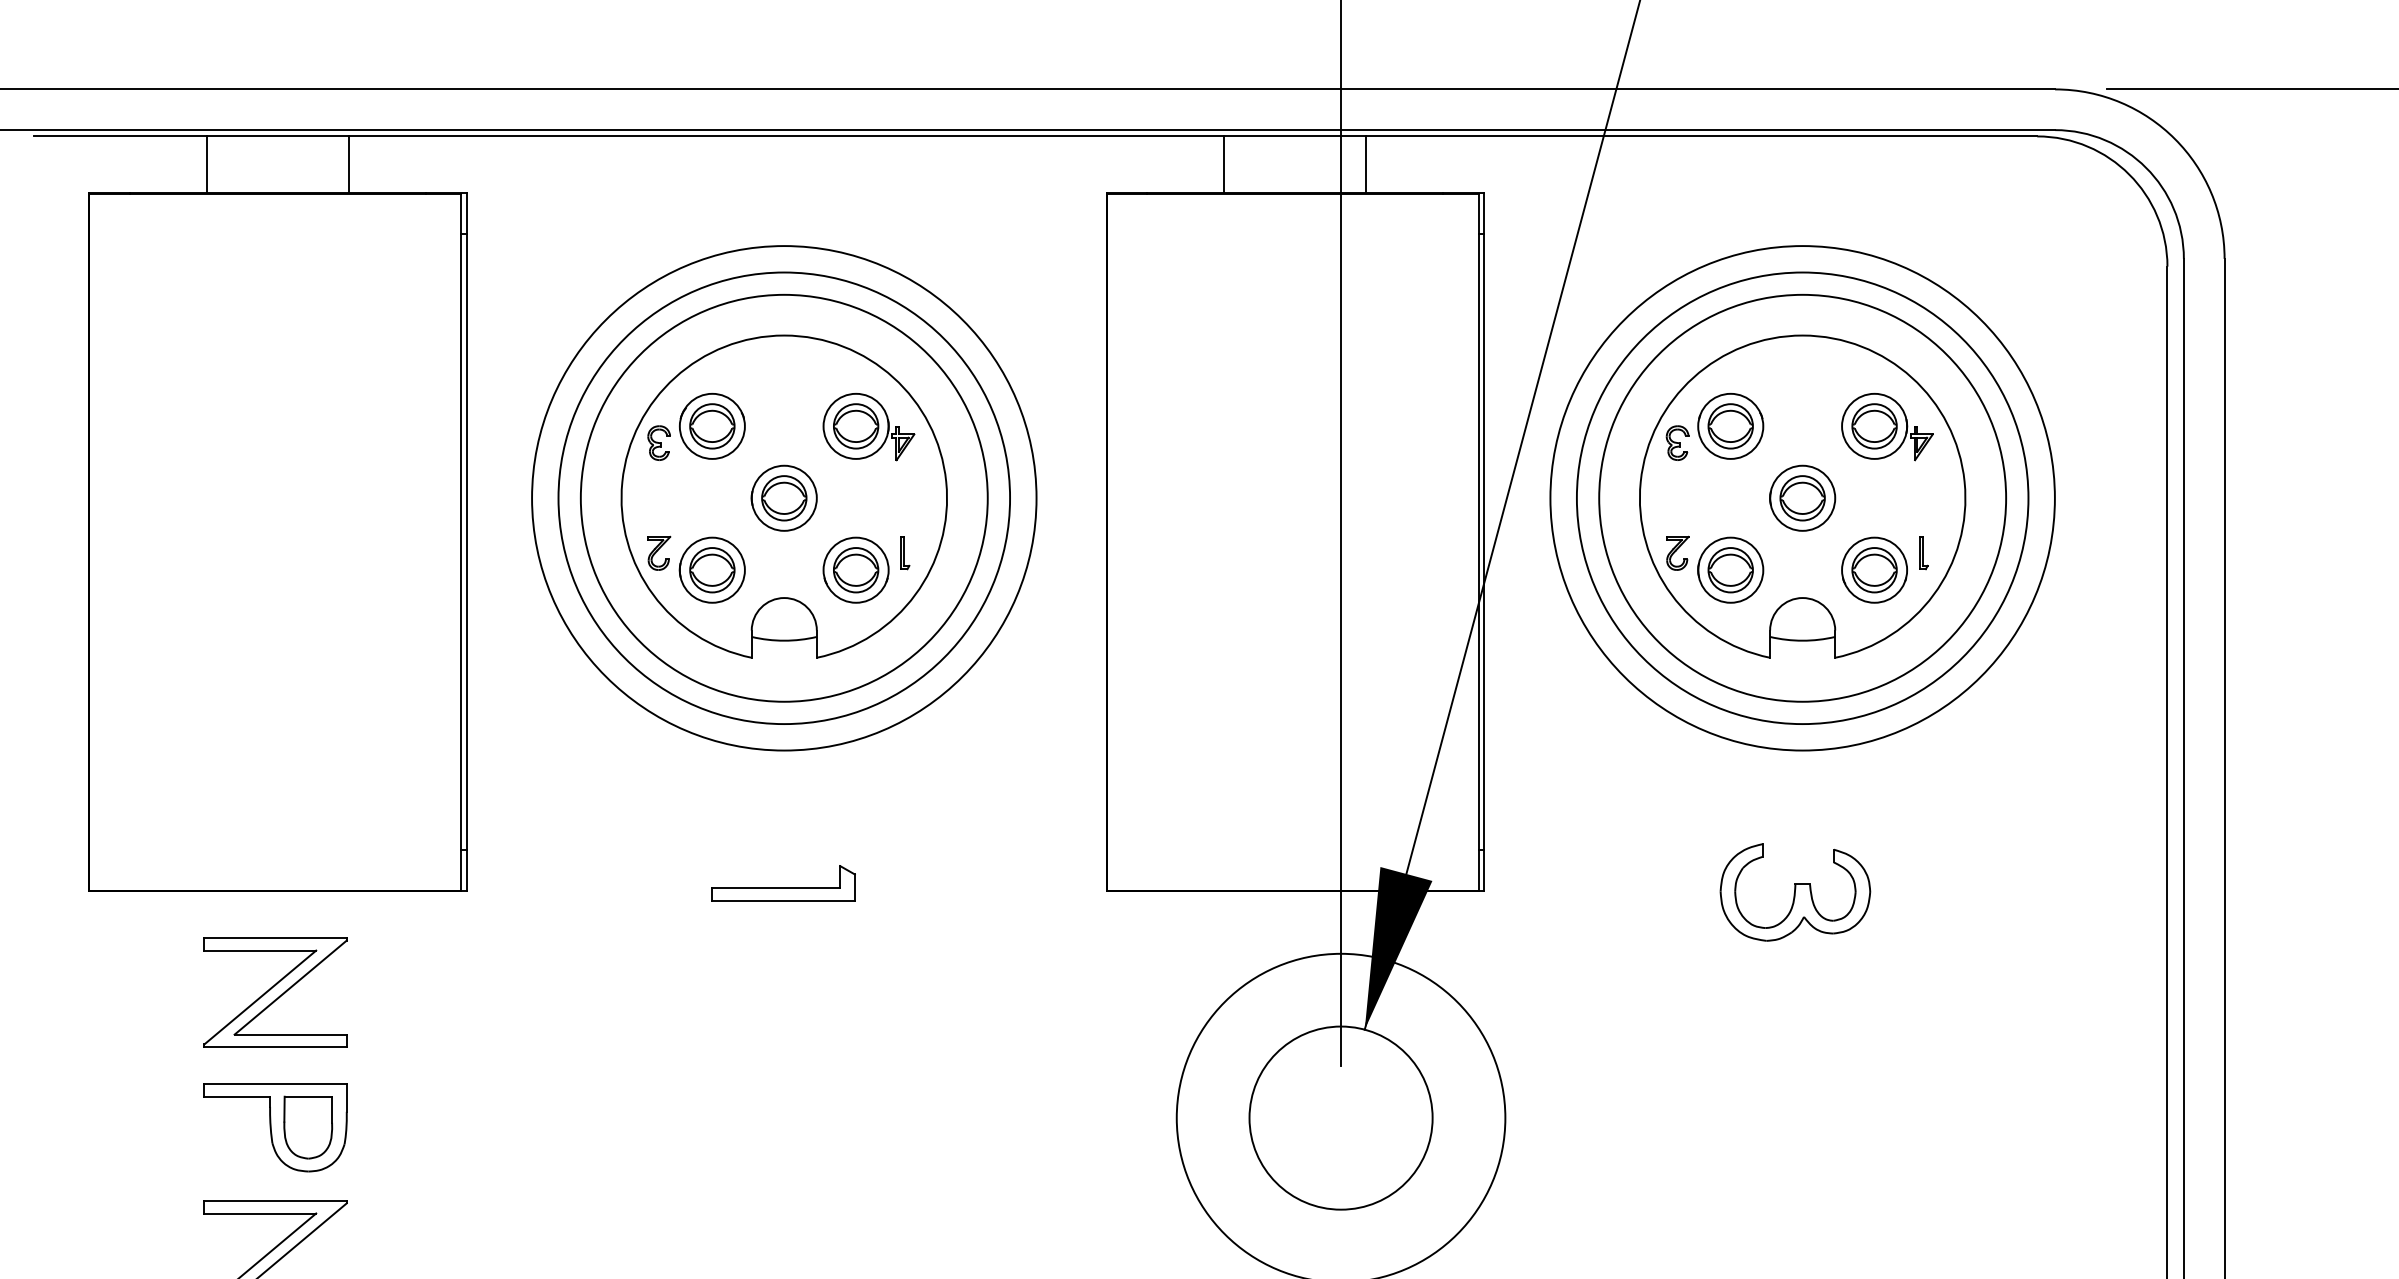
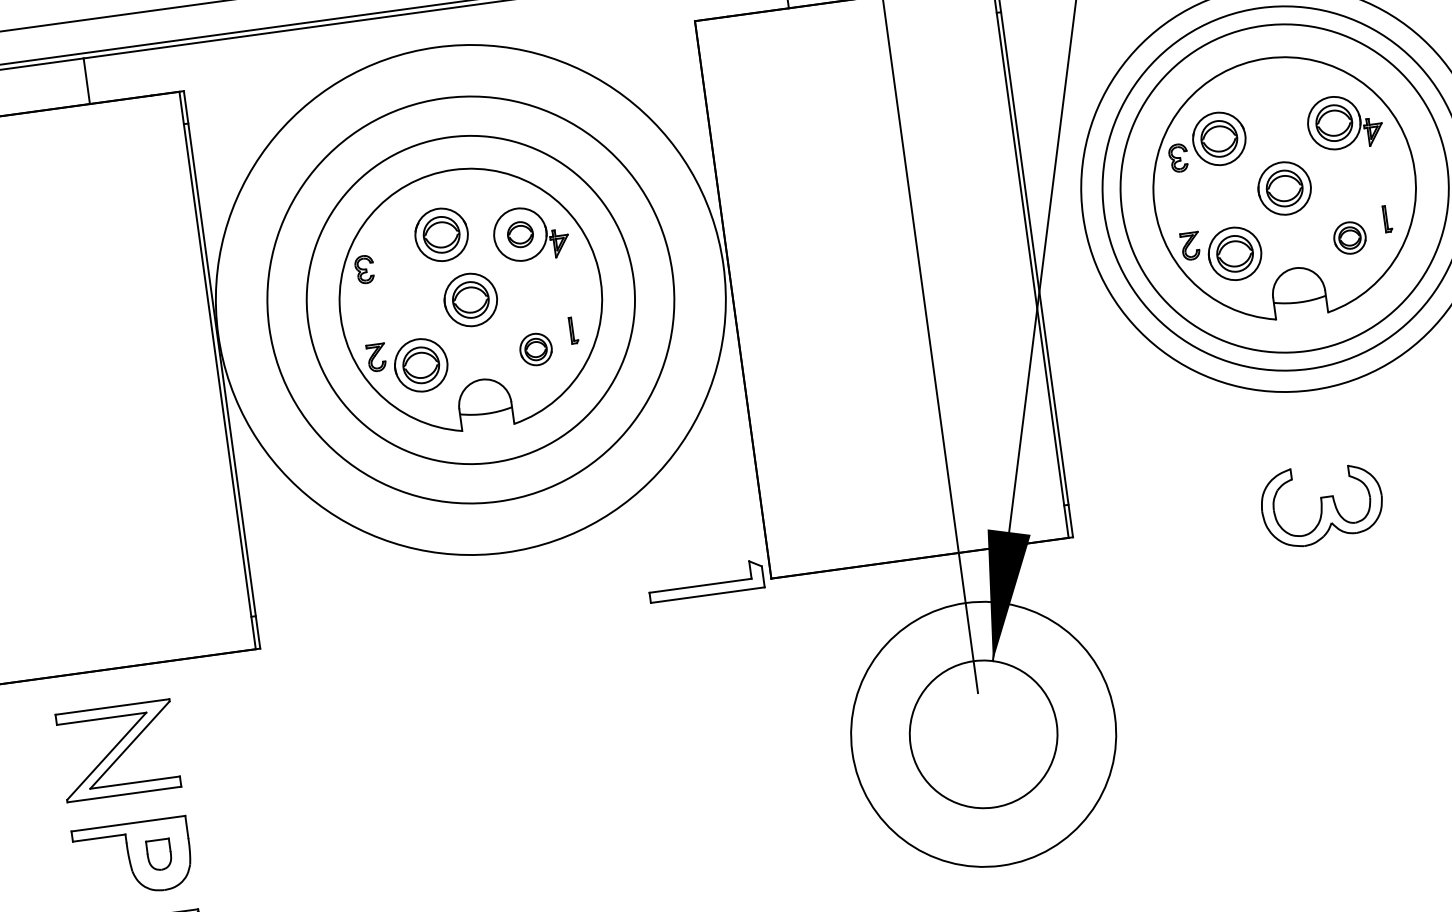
part: (712, 426) -> (441, 234), moved
part: (856, 426) -> (520, 234), size x0.7
circle: (784, 498) -> (471, 300), size x1.4
part: (855, 569) -> (535, 349), size x0.6
part: (1874, 569) -> (1349, 237), size x0.6
part: (783, 883) -> (705, 581), moved
part: (308, 1127) -> (159, 854), size x0.6

